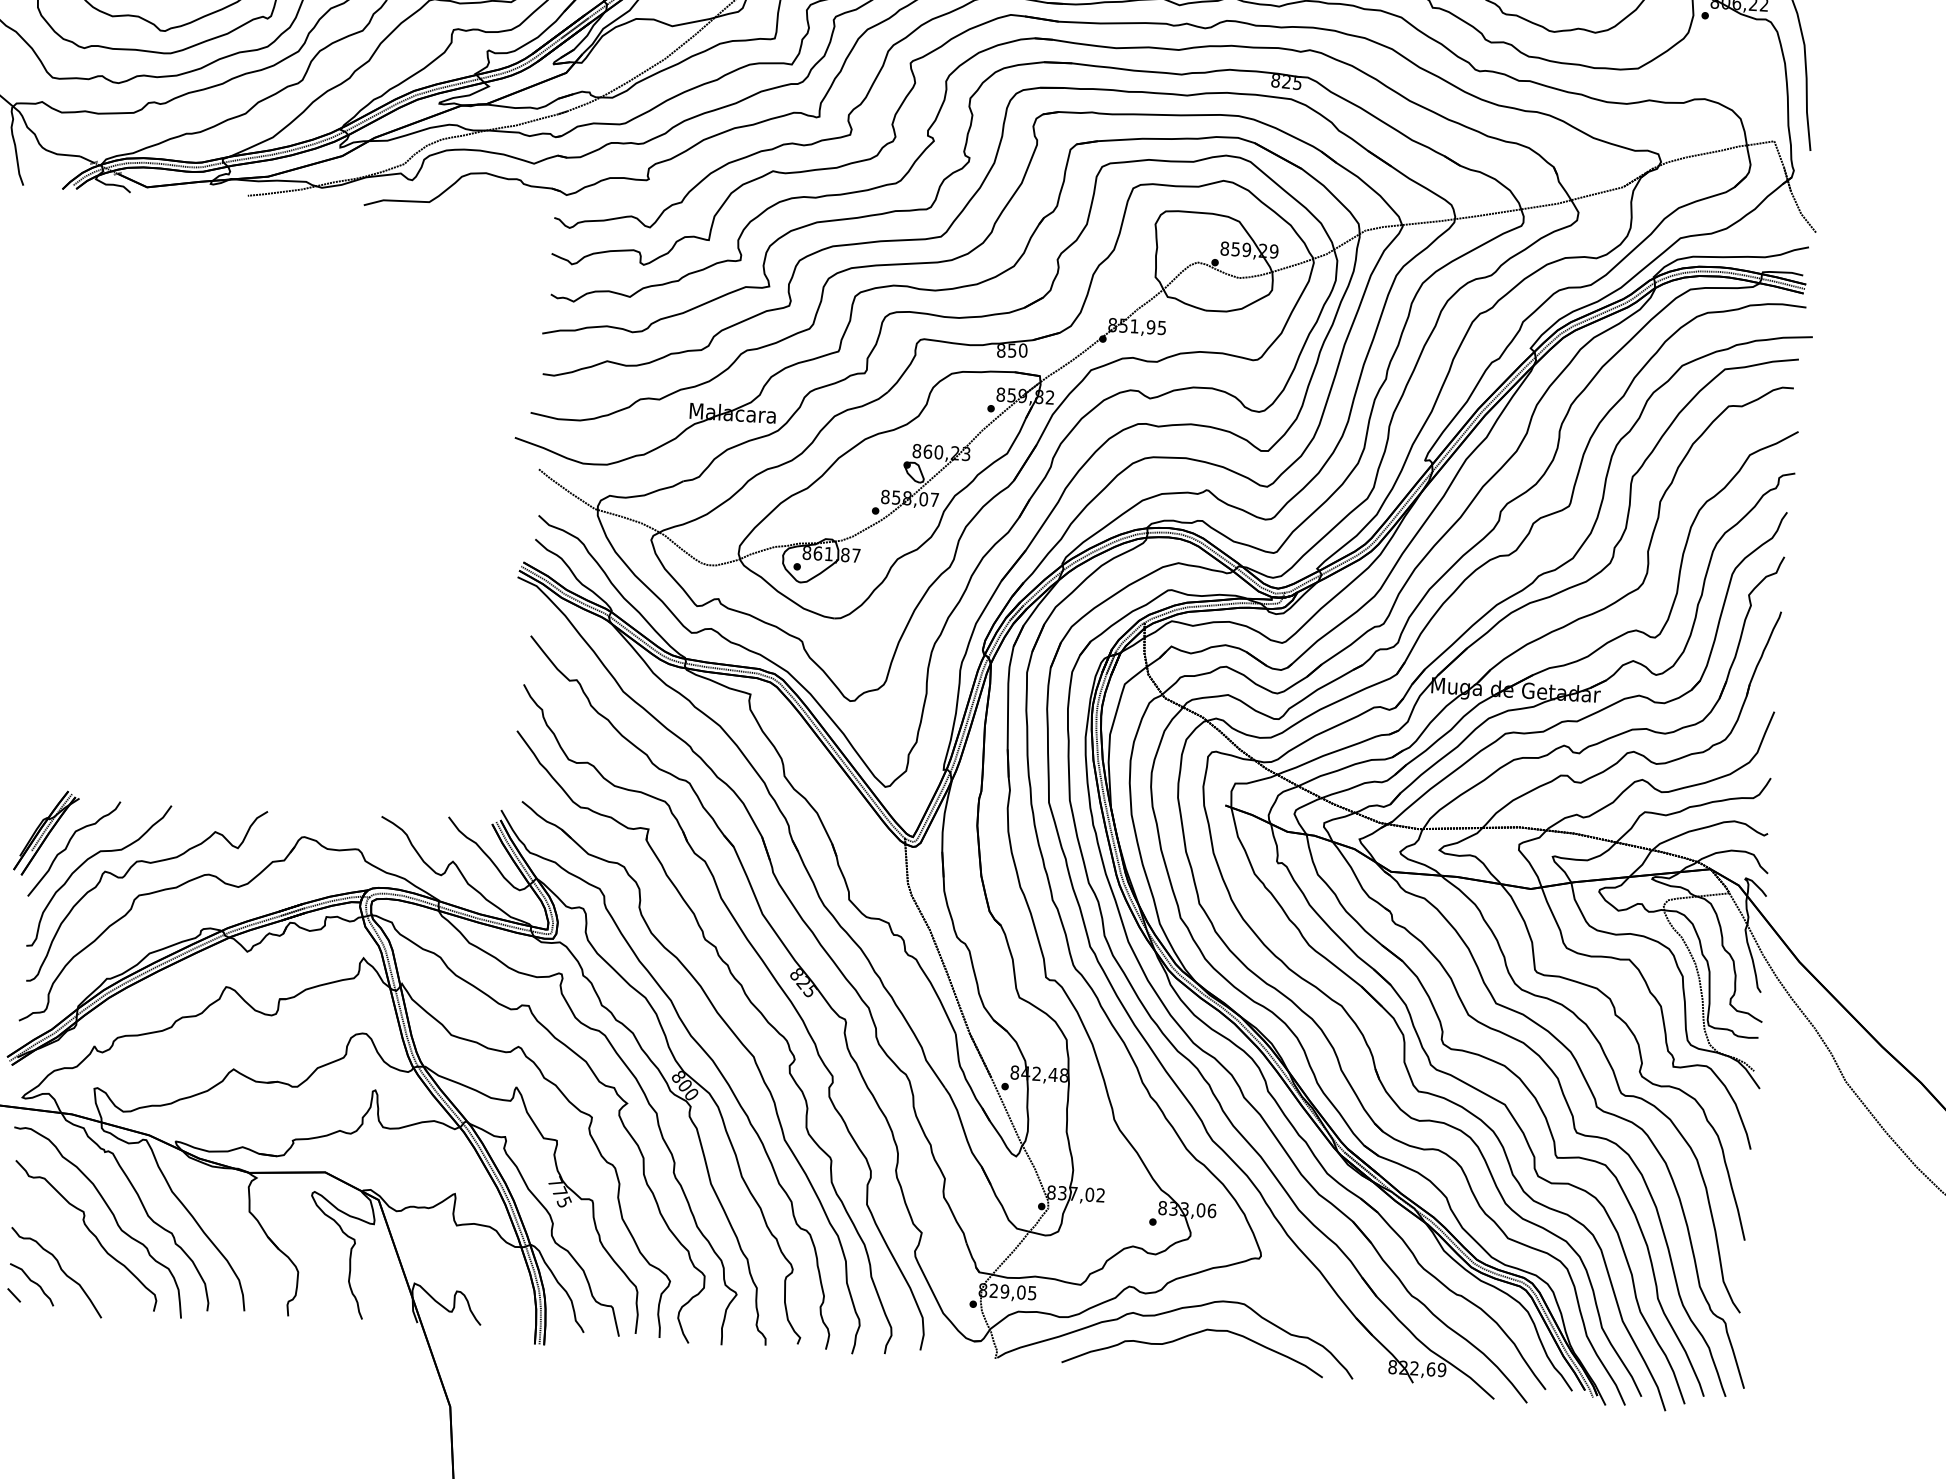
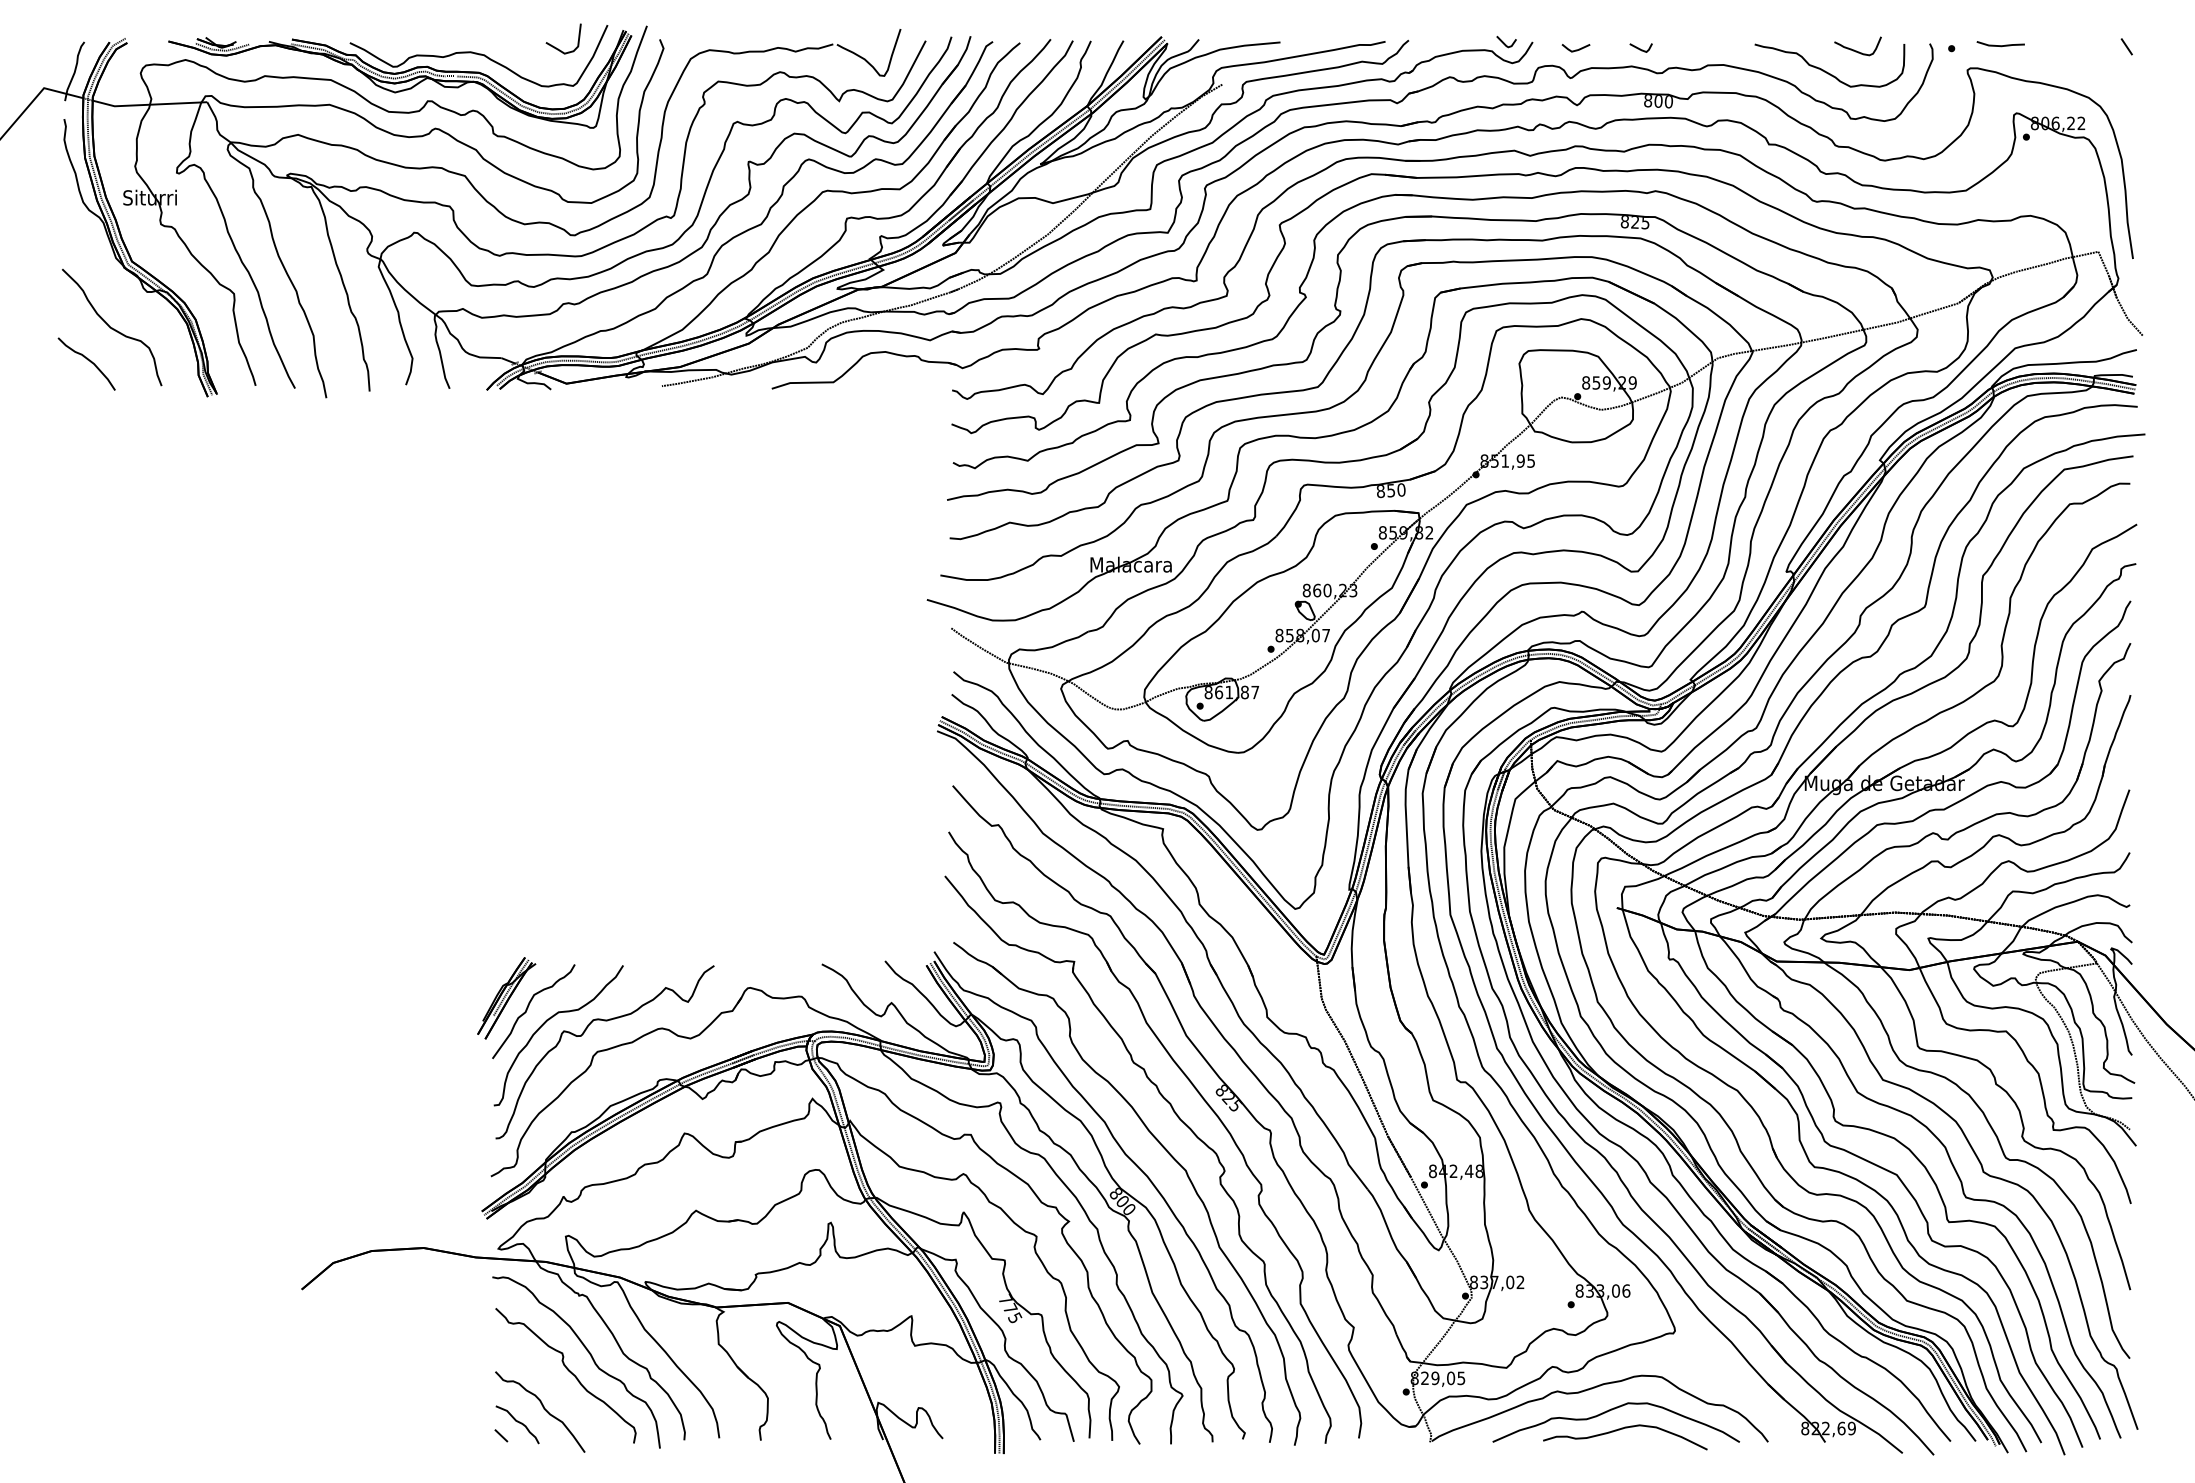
curve: (1200, 1357) -> (1623, 1429), added

